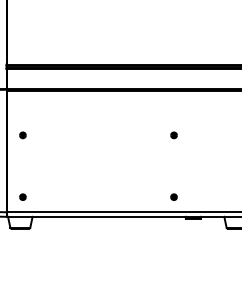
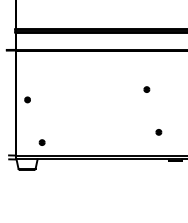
part: (22, 135) -> (27, 100), moved
part: (173, 135) -> (146, 89), moved
part: (22, 196) -> (41, 142), moved
part: (173, 196) -> (158, 131), moved

